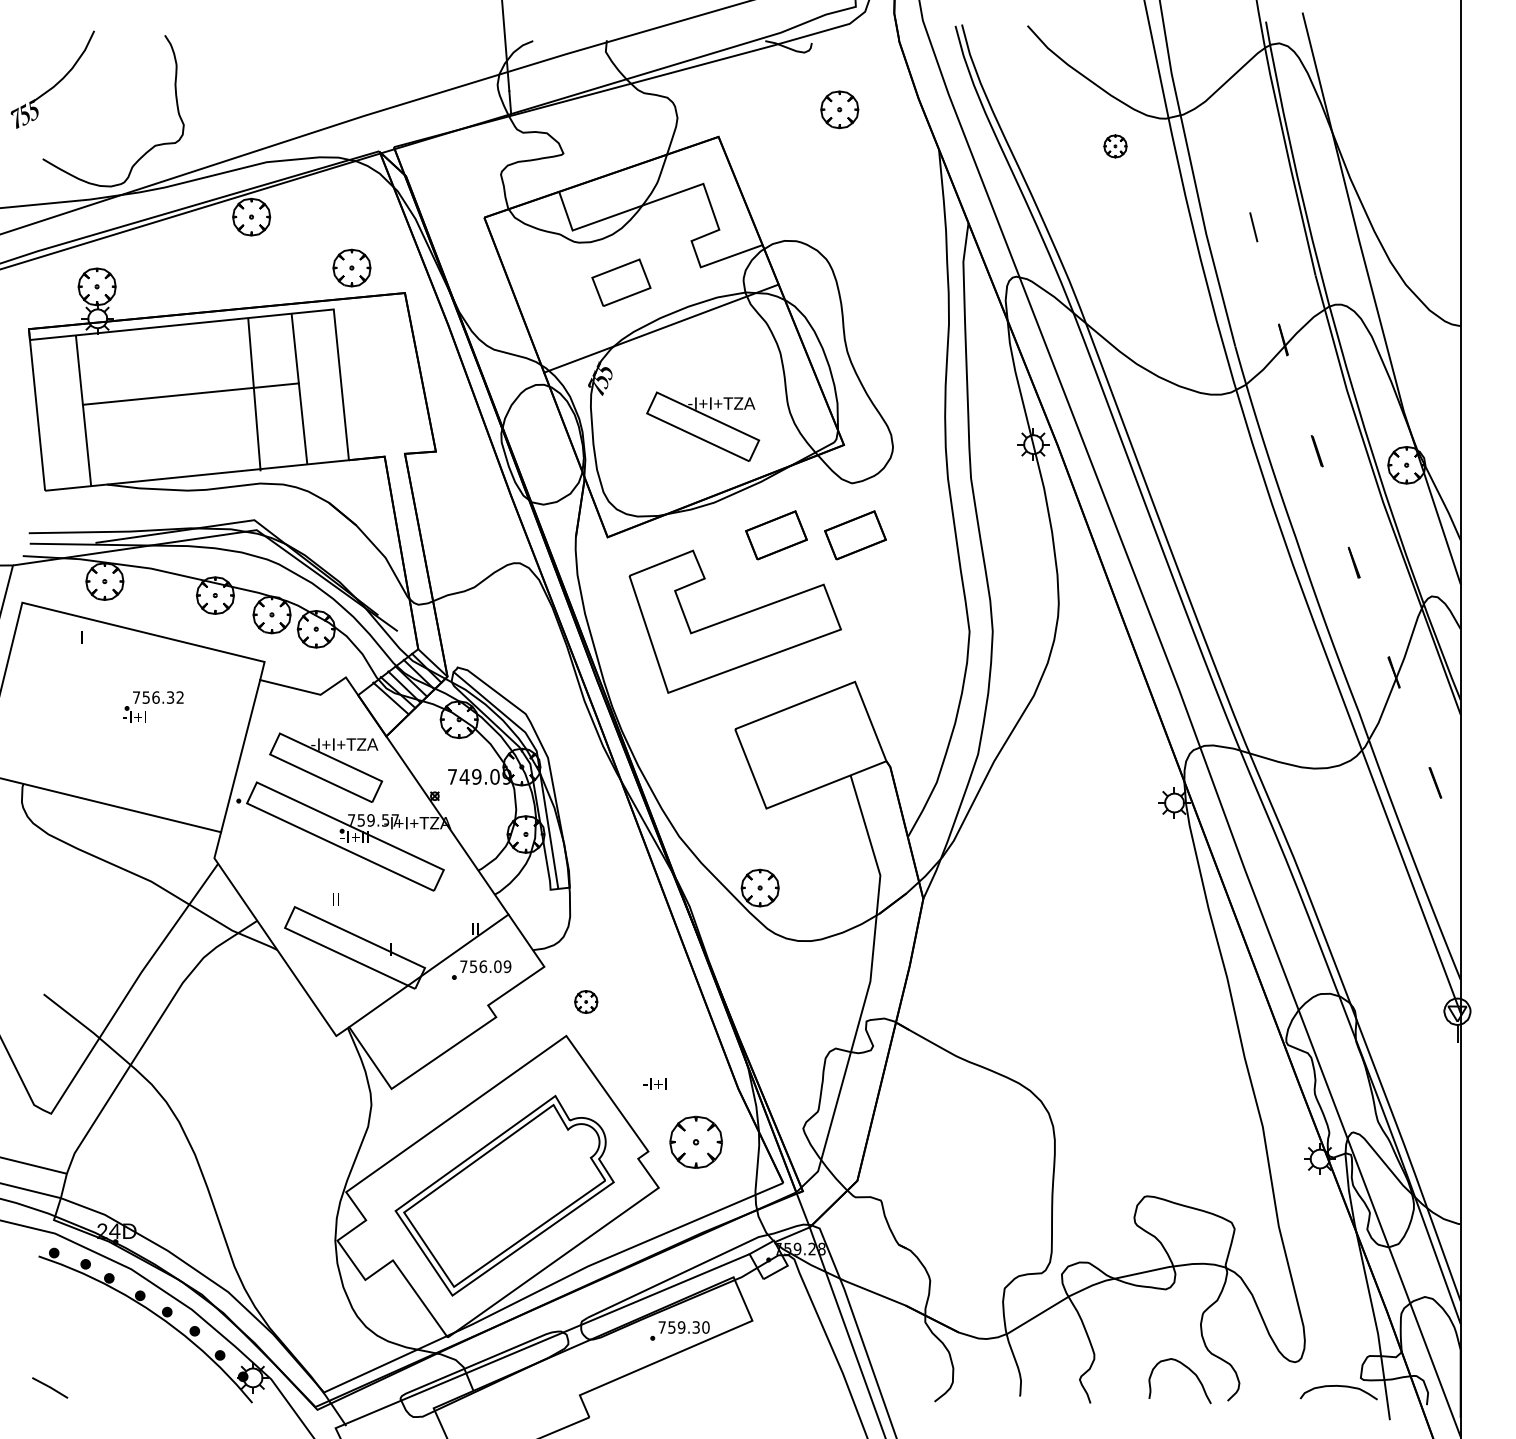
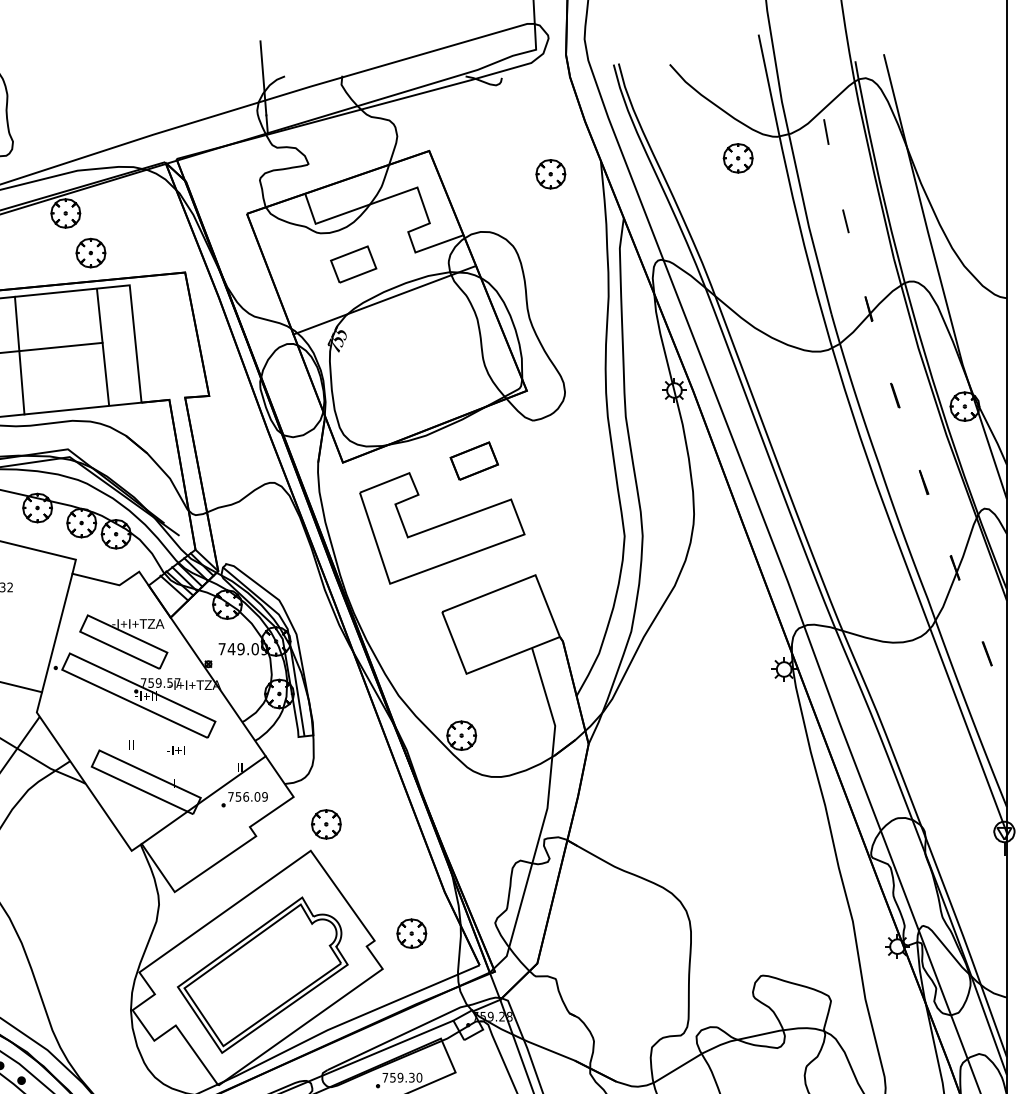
part: (839, 109) -> (550, 174), moved
line: (1228, 112) -> (826, 131), added
part: (1115, 146) -> (738, 158), size x1.67
part: (351, 267) -> (90, 252), moved
line: (254, 394) -> (19, 355), moved
part: (703, 426) -> (417, 376), removed
part: (855, 535) -> (535, 461), removed
part: (585, 1001) -> (325, 823), size x1.67
text: (654, 1083) -> (175, 750), moved
part: (695, 1142) -> (411, 933), size x0.71

